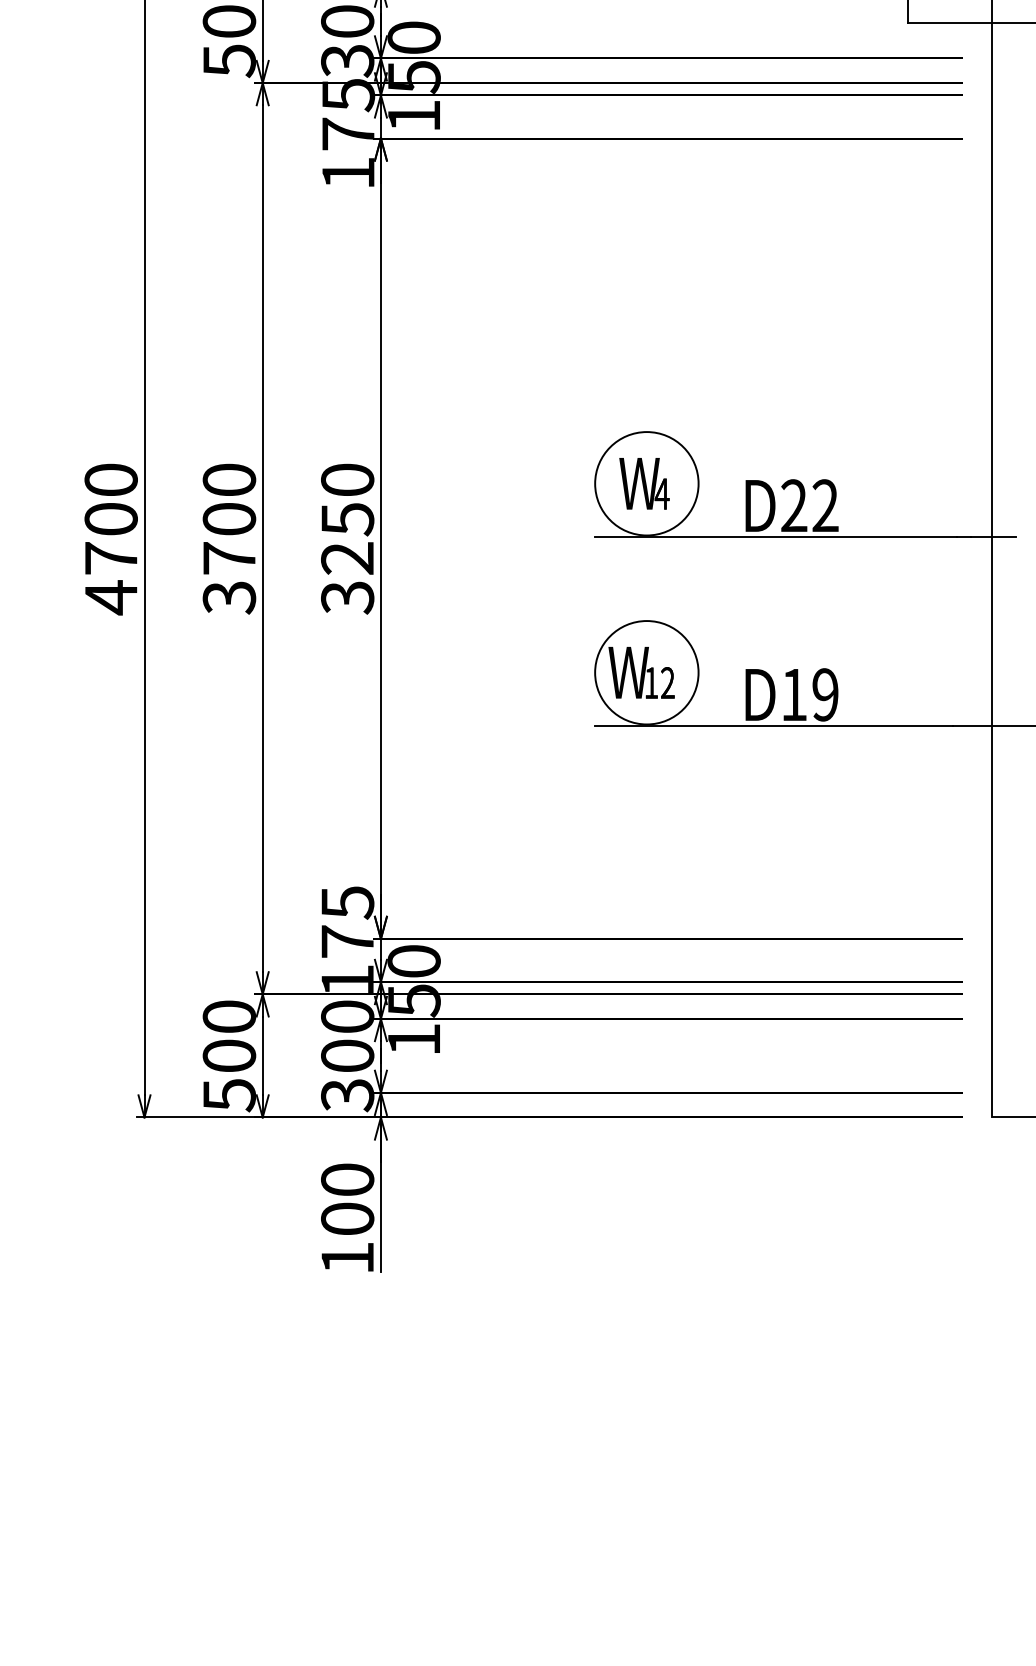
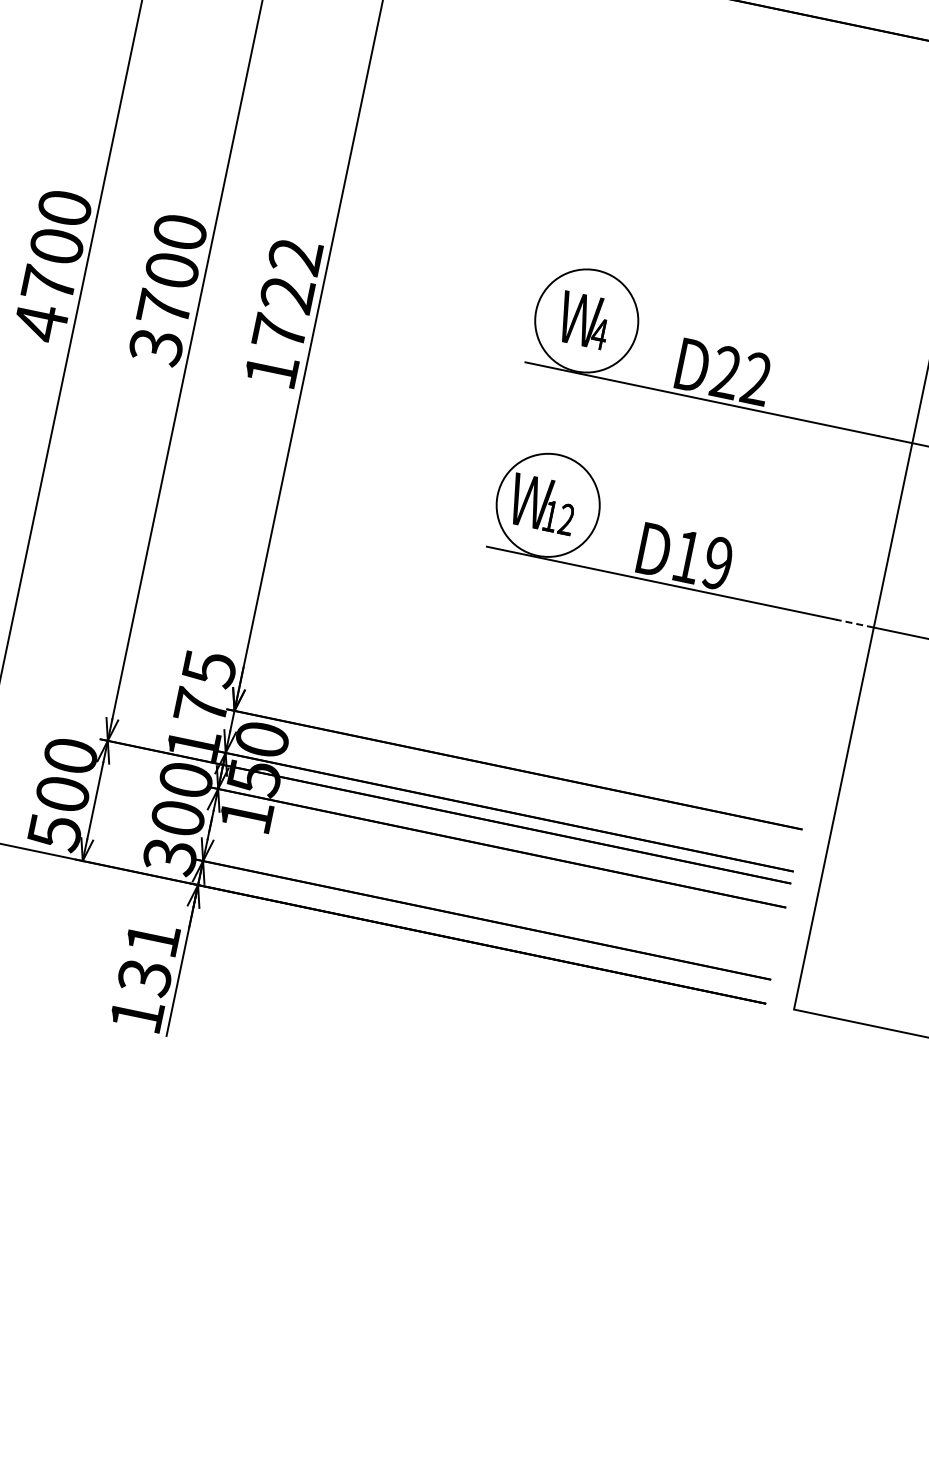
text: (347, 538) -> (283, 313), 3250 -> 1722
line: (972, 725) -> (855, 623), solid -> dashed
text: (347, 1199) -> (148, 958), 100 -> 131

